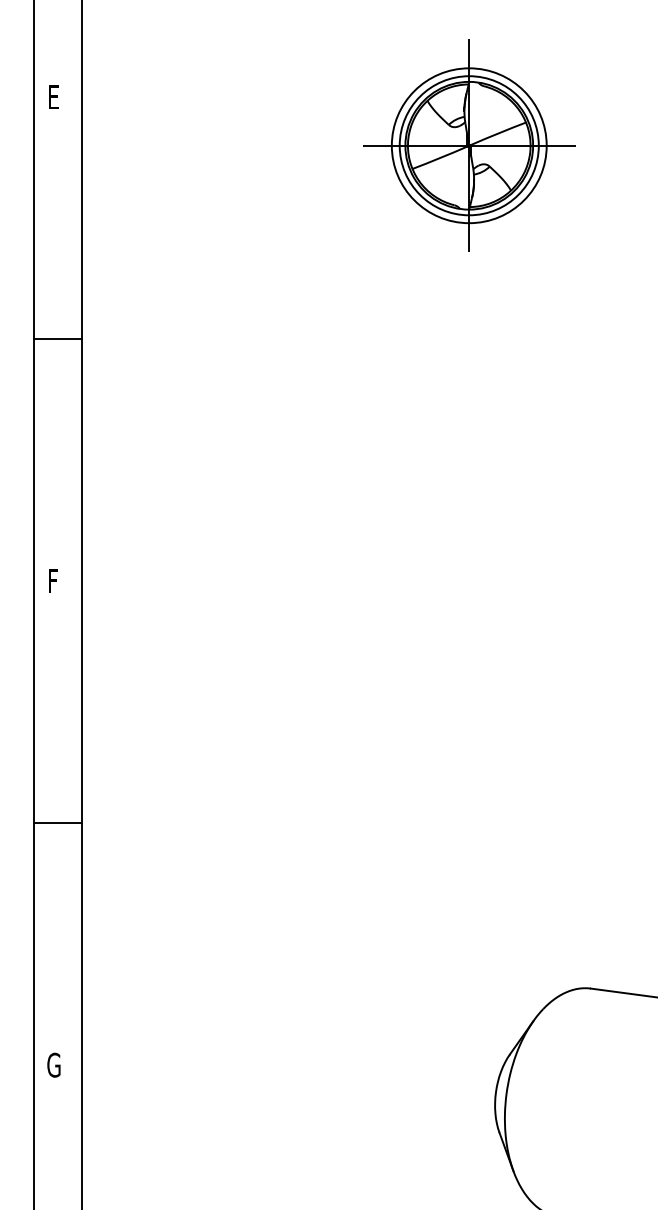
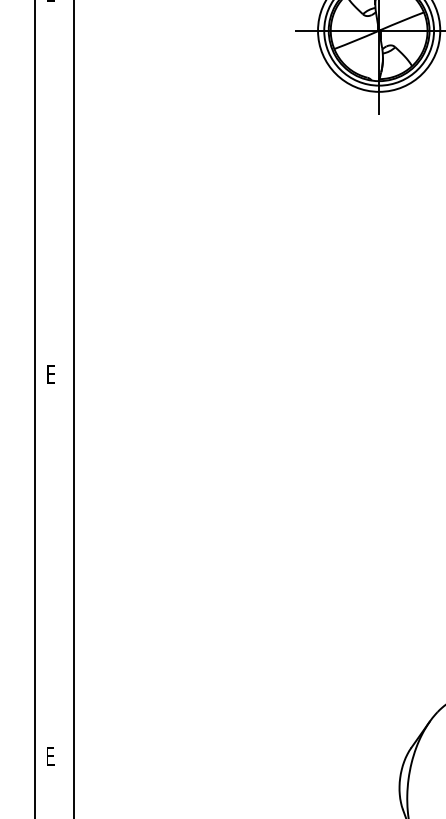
line: (57, 339) -> (54, 183), removed
text: (54, 580) -> (51, 373), F -> E
line: (57, 823) -> (54, 565), removed
text: (53, 1064) -> (50, 755), G -> E

